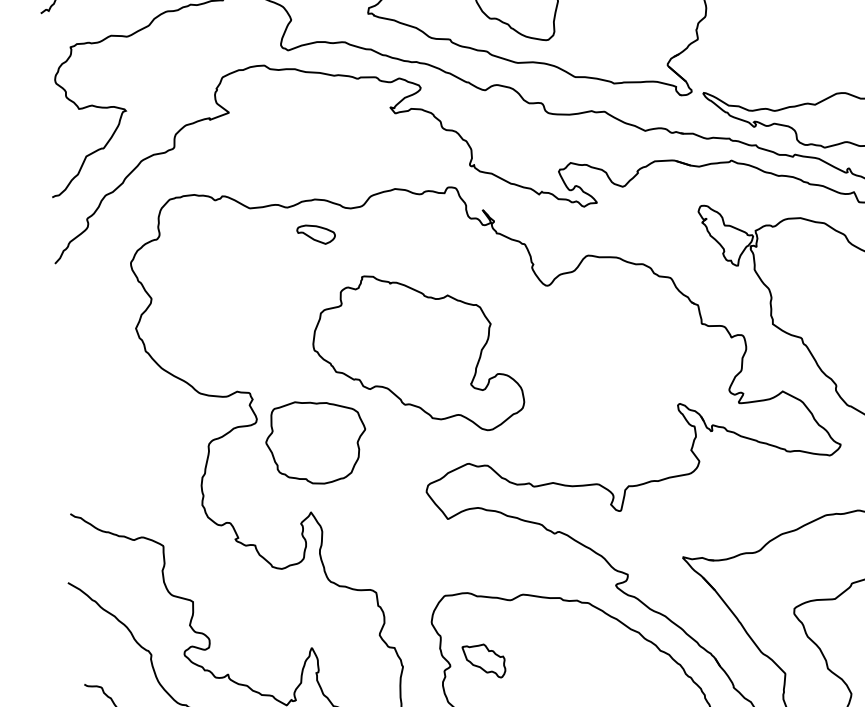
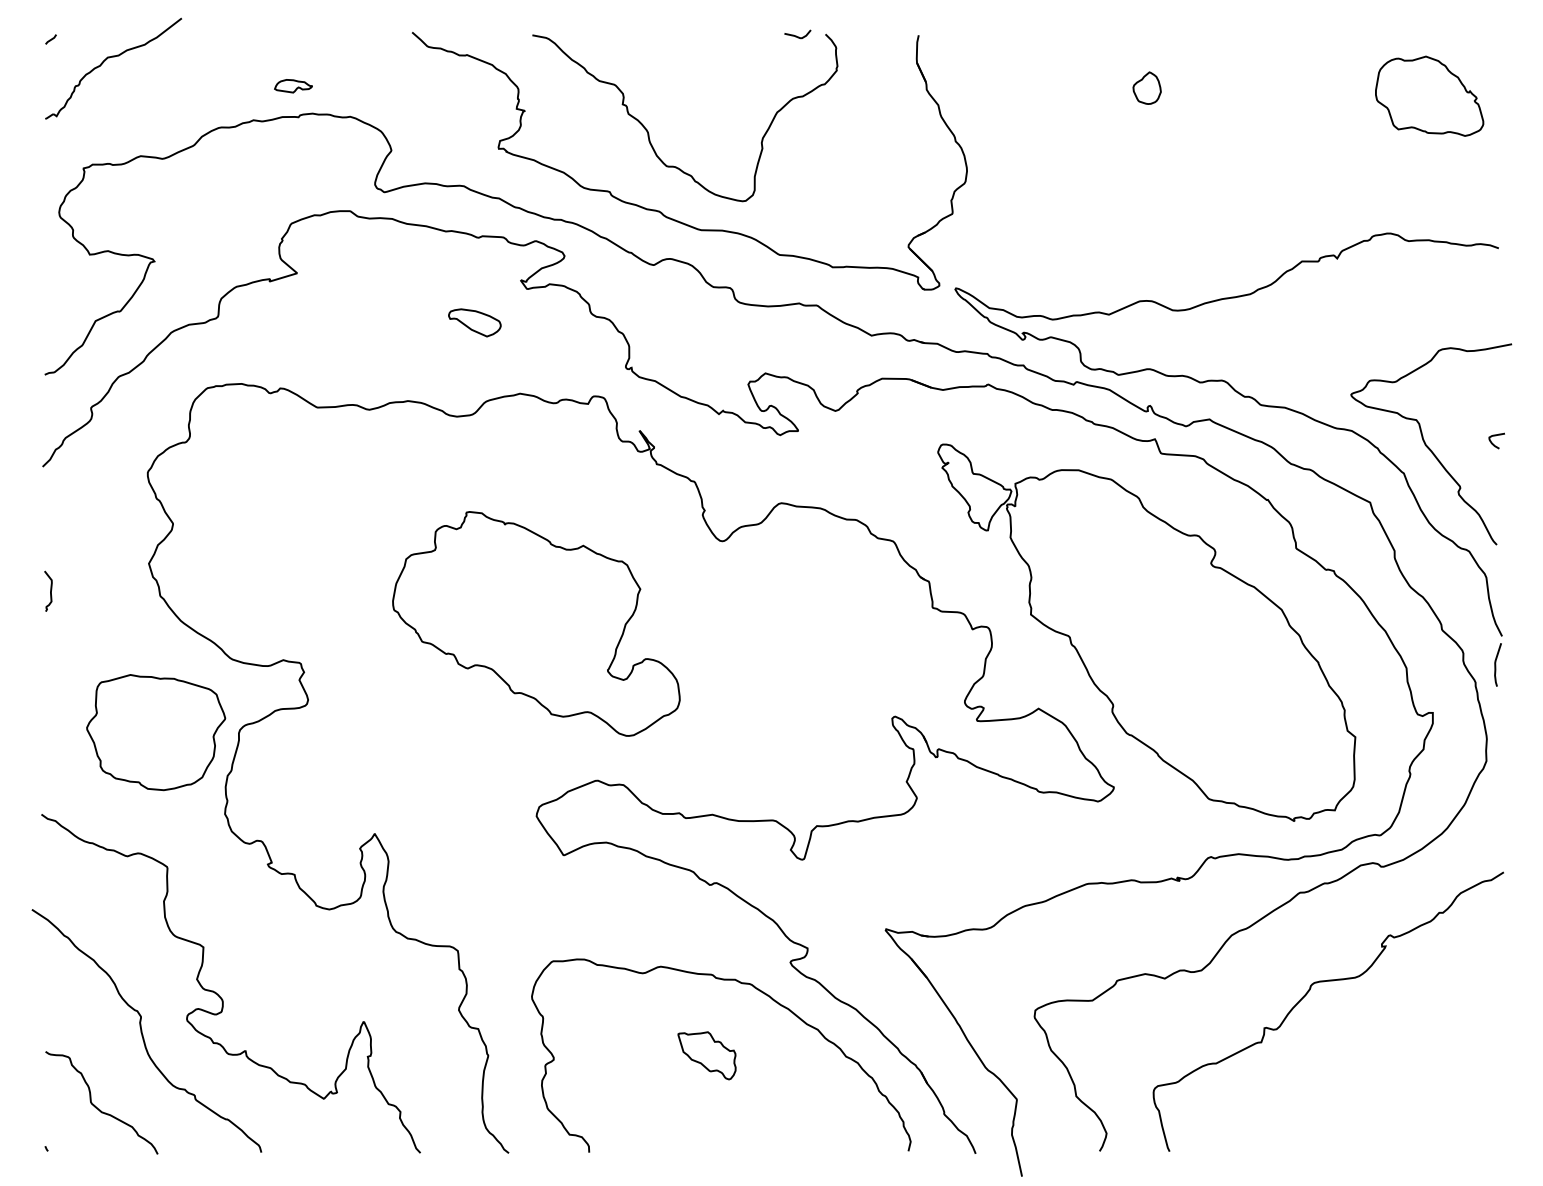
part: (315, 234) -> (474, 322), moved
curve: (66, 352) -> (50, 590), added
part: (316, 442) -> (156, 732), moved
part: (483, 661) -> (706, 1055), moved

